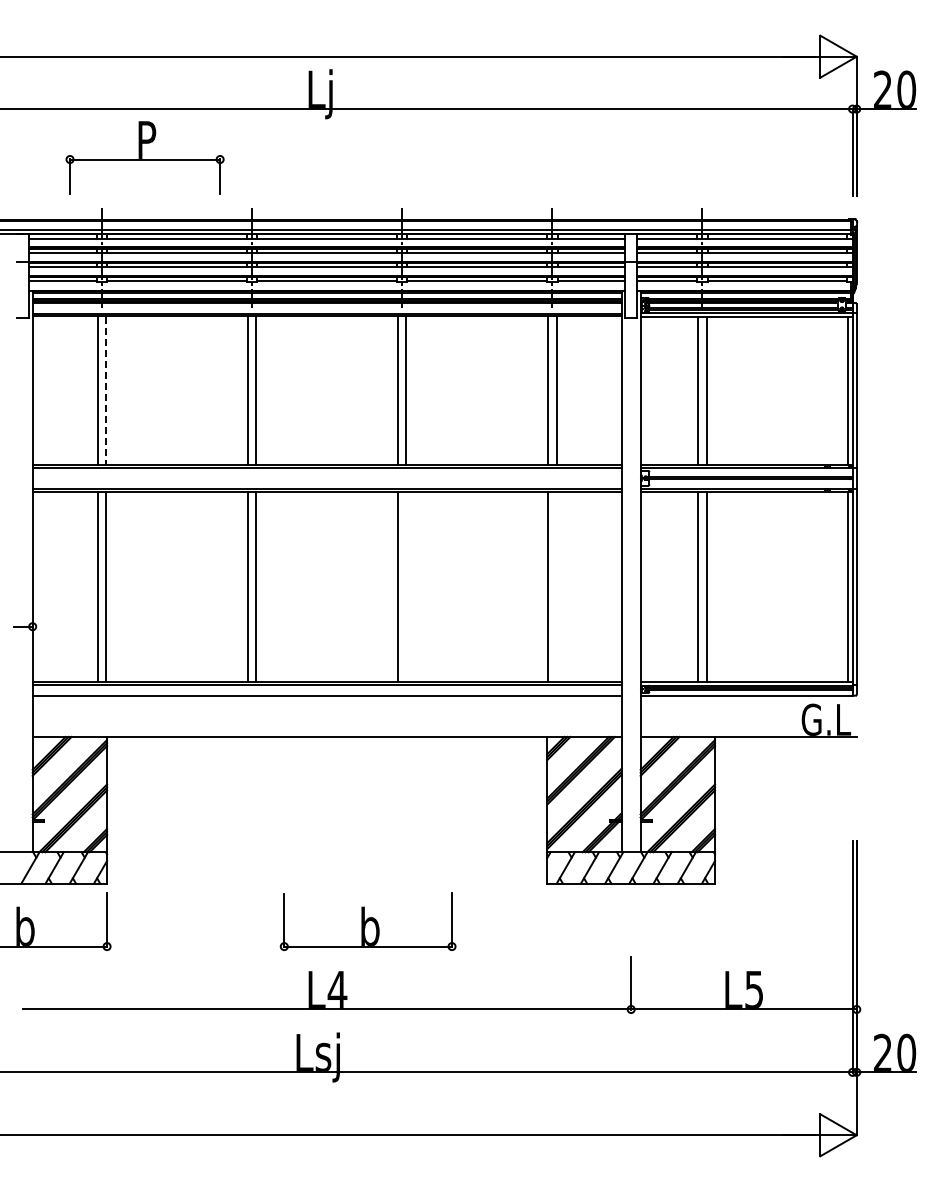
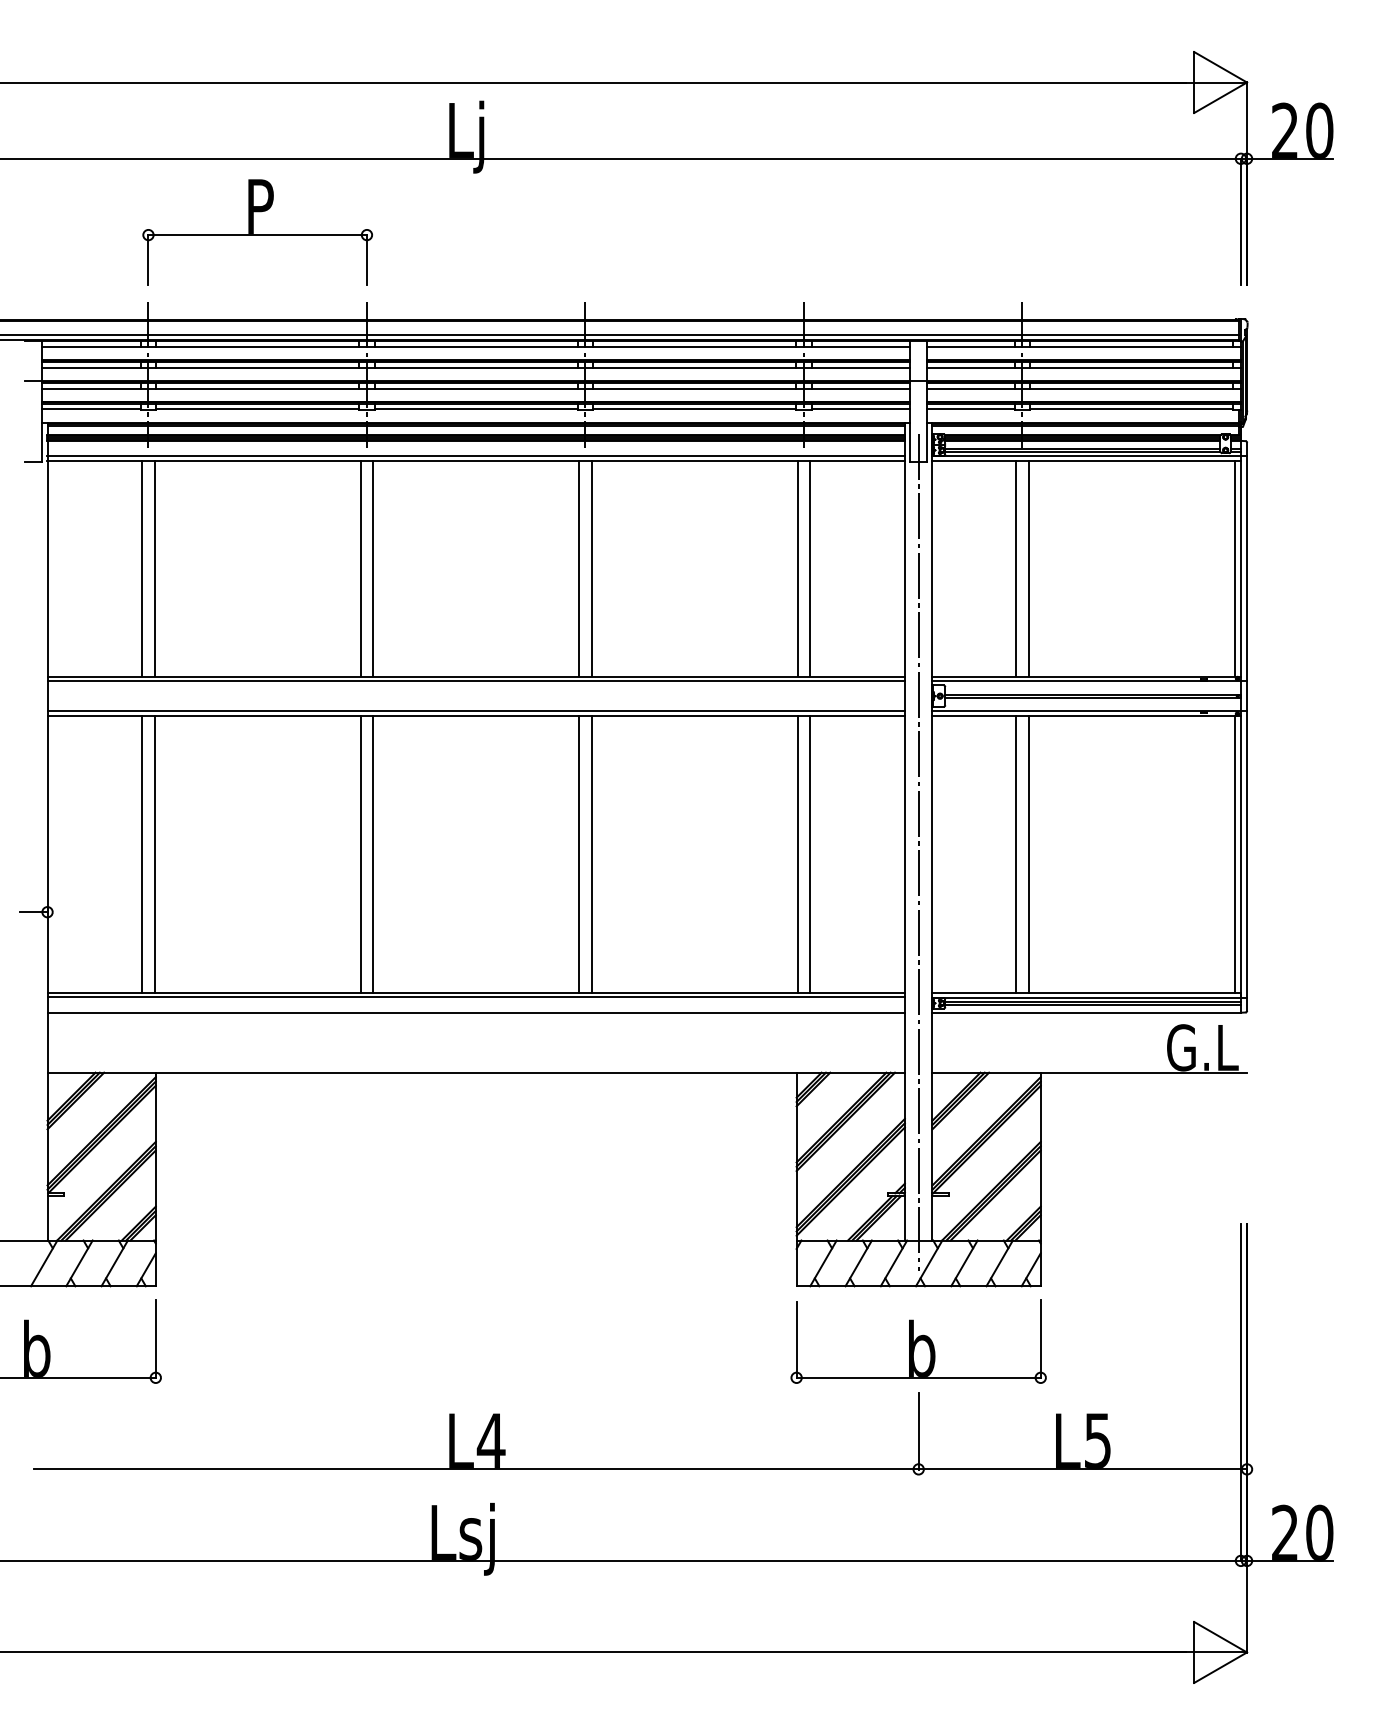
part: (144, 157) -> (256, 232), moved
line: (106, 391) -> (154, 569), dashed -> solid
line: (631, 585) -> (919, 852), added
line: (556, 586) -> (809, 853), added
line: (406, 587) -> (591, 855), added
part: (367, 921) -> (917, 1341), moved

